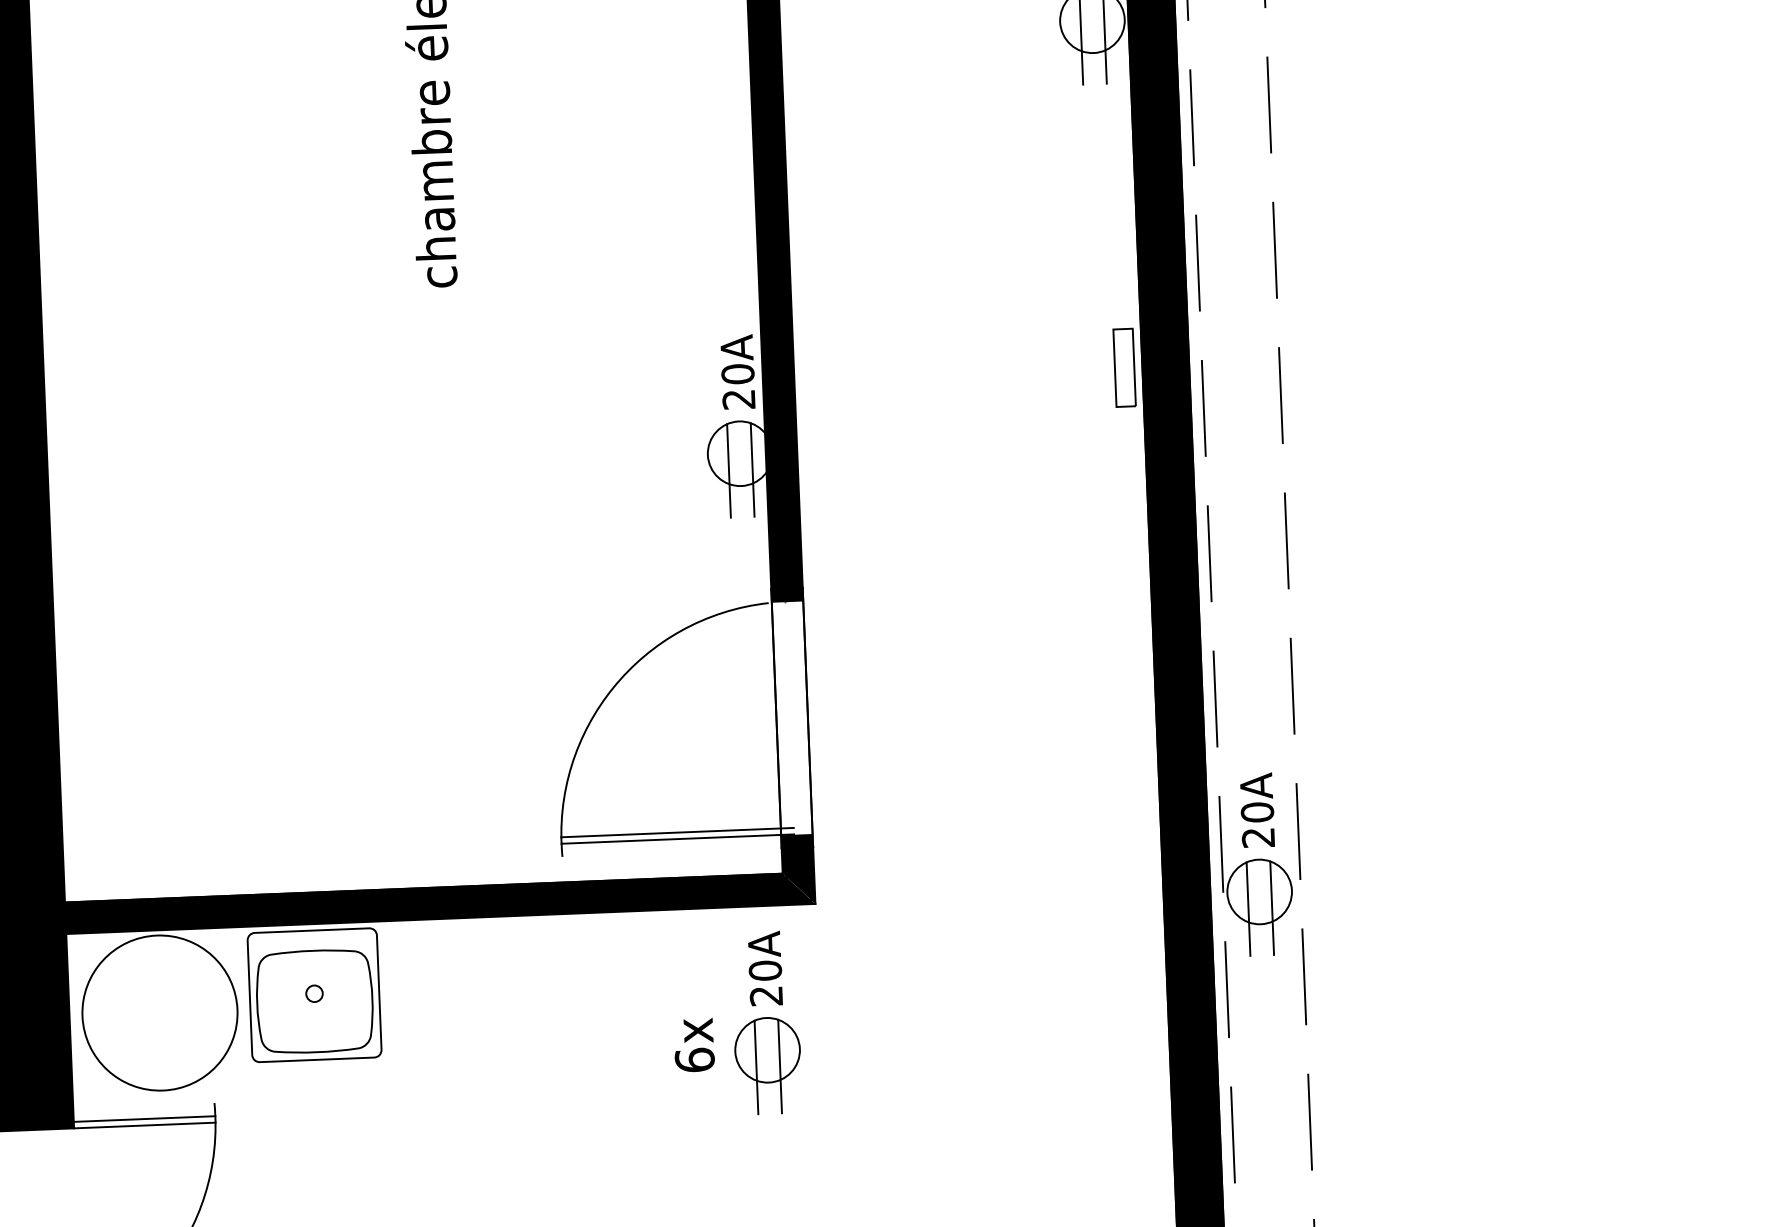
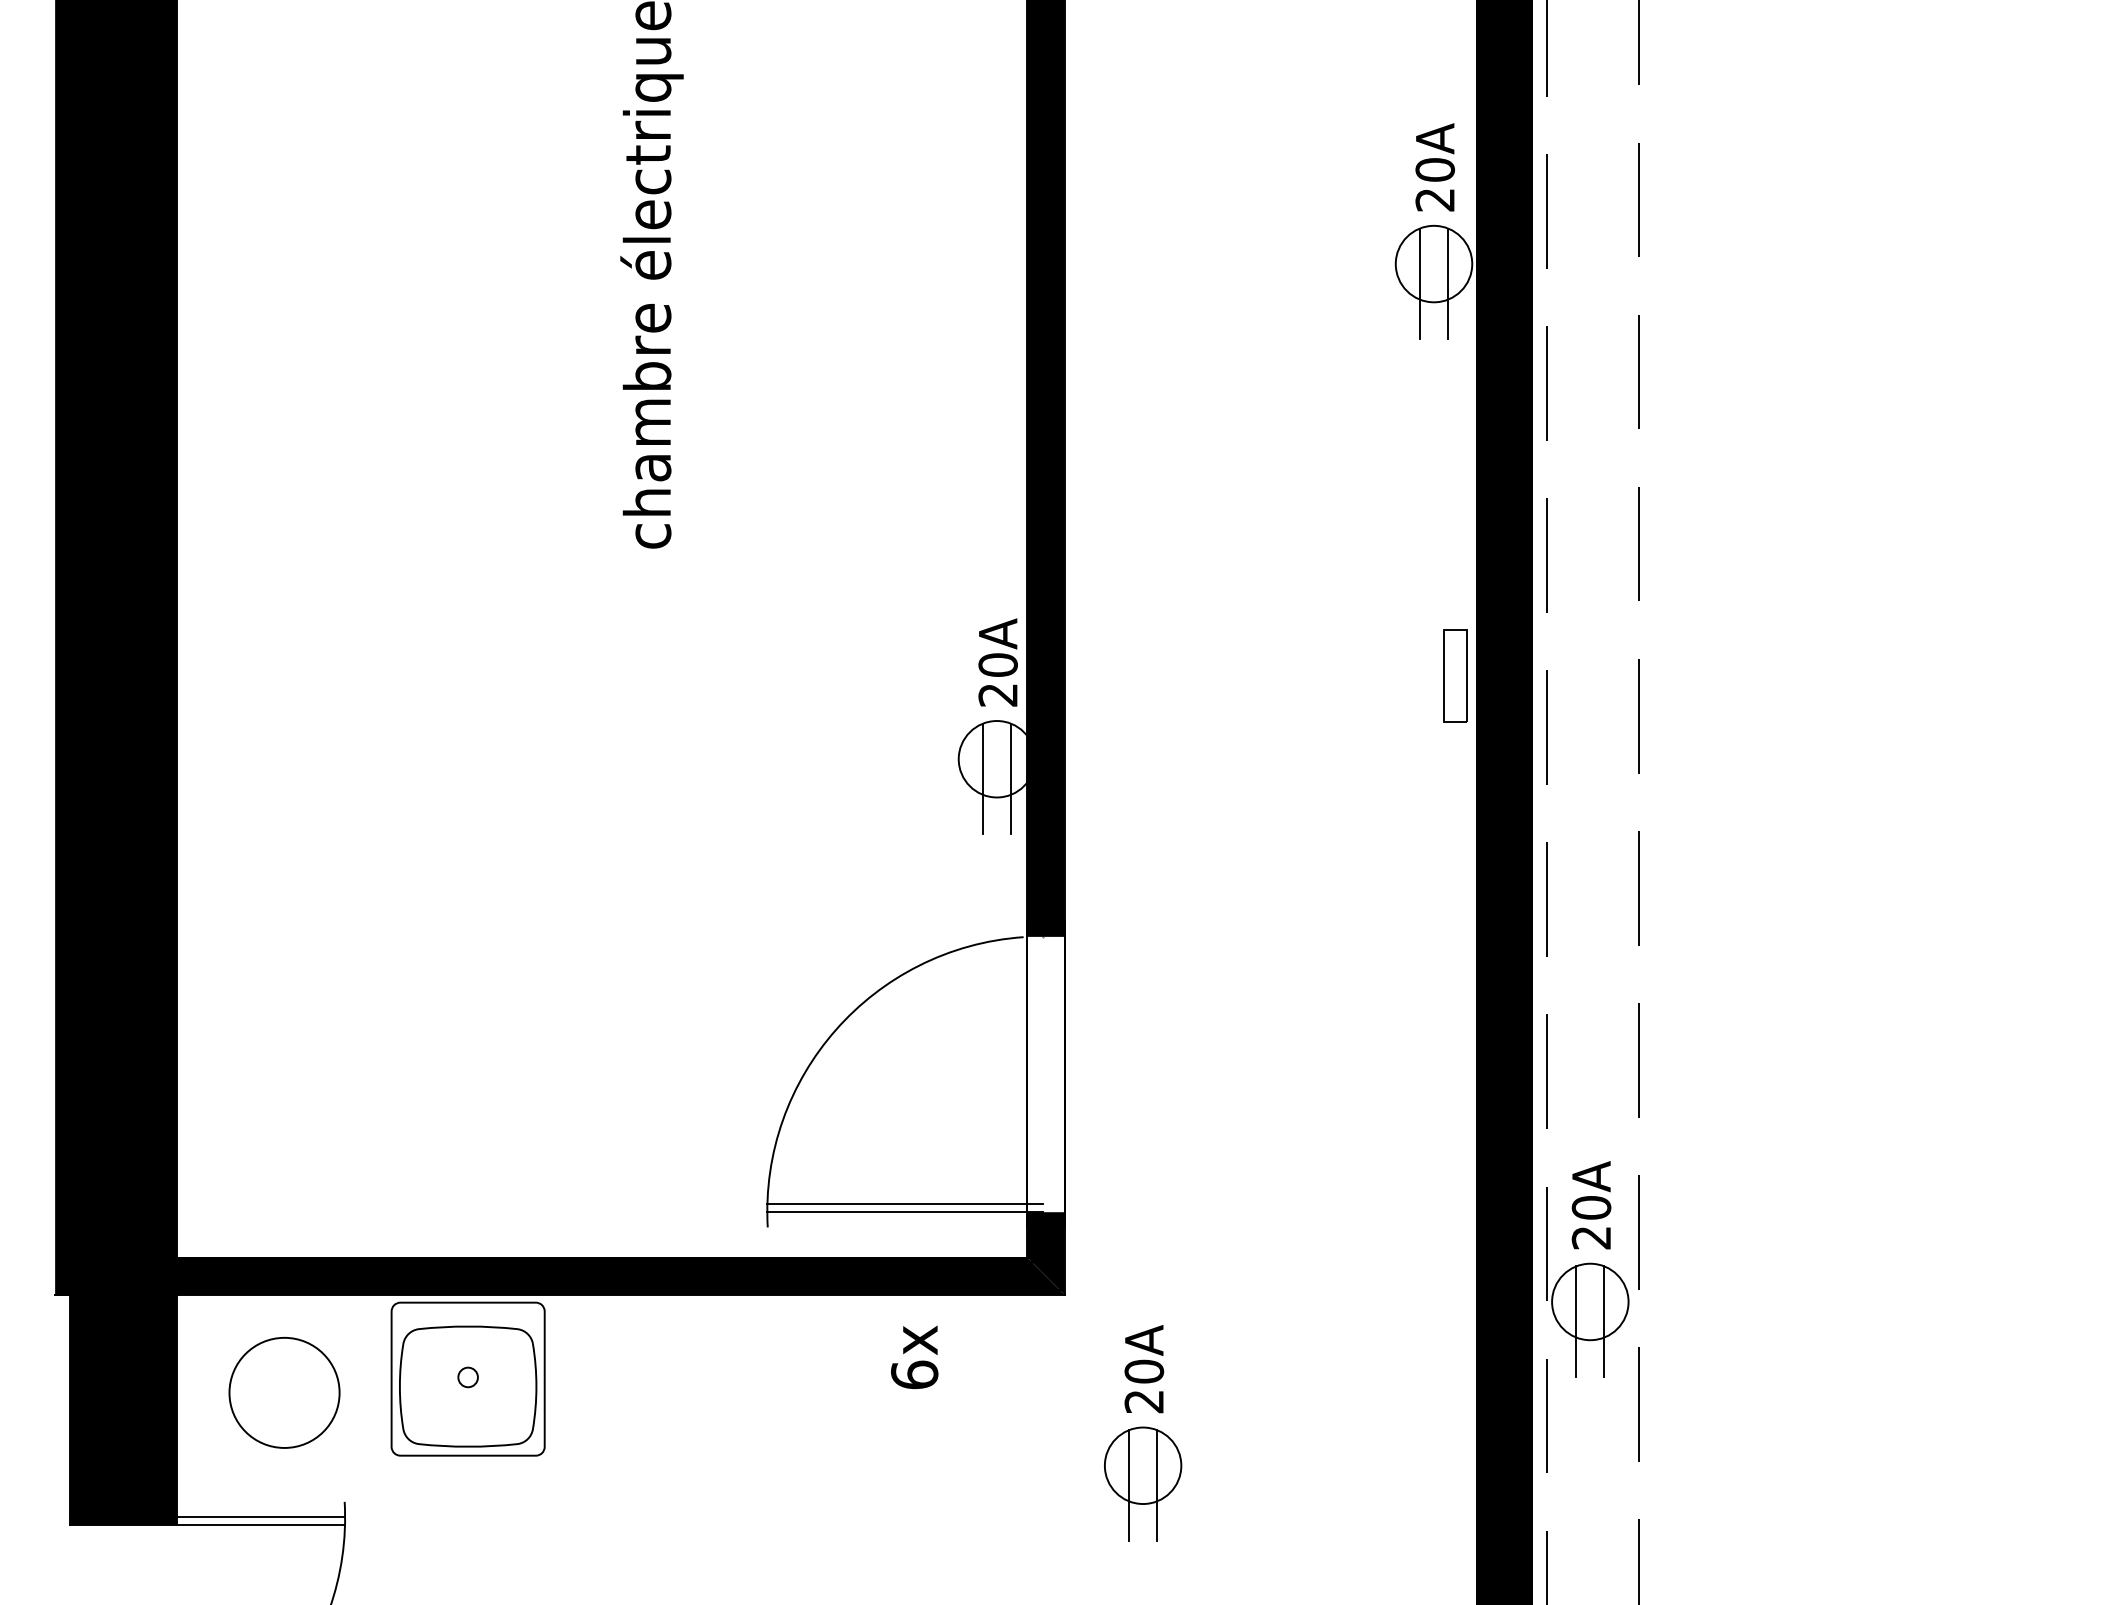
circle: (159, 1012) -> (284, 1392), size x0.6
part: (766, 1023) -> (1143, 1433), moved
text: (694, 1044) -> (914, 1356), moved

